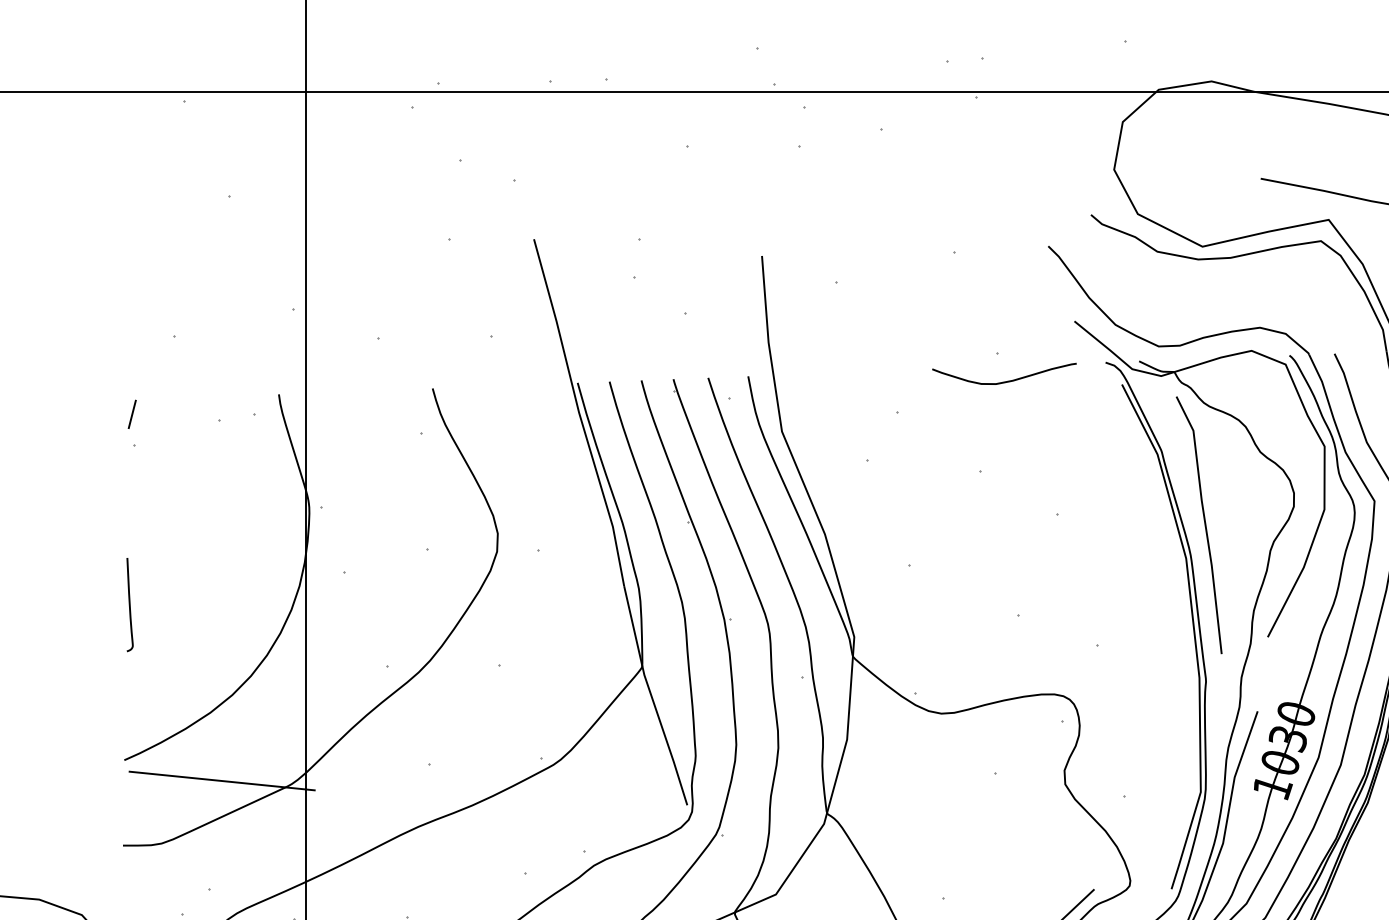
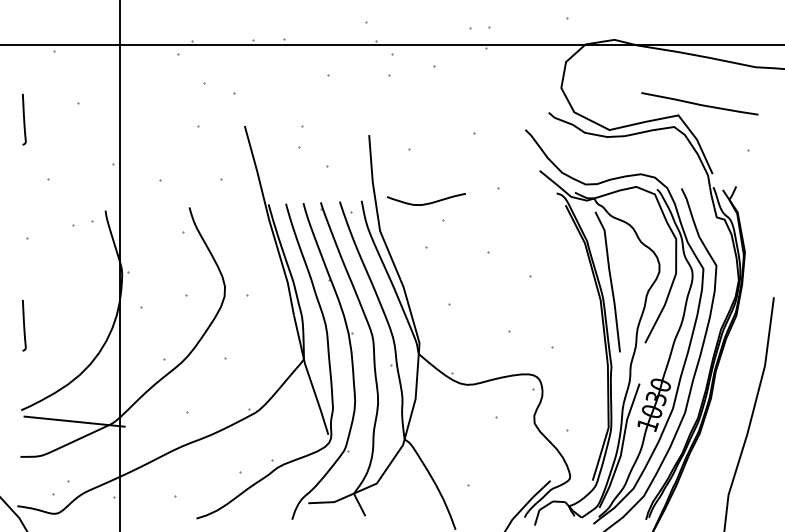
curve: (130, 227) -> (24, 119), added
curve: (1008, 379) -> (428, 202), moved
line: (132, 414) -> (25, 221), removed

